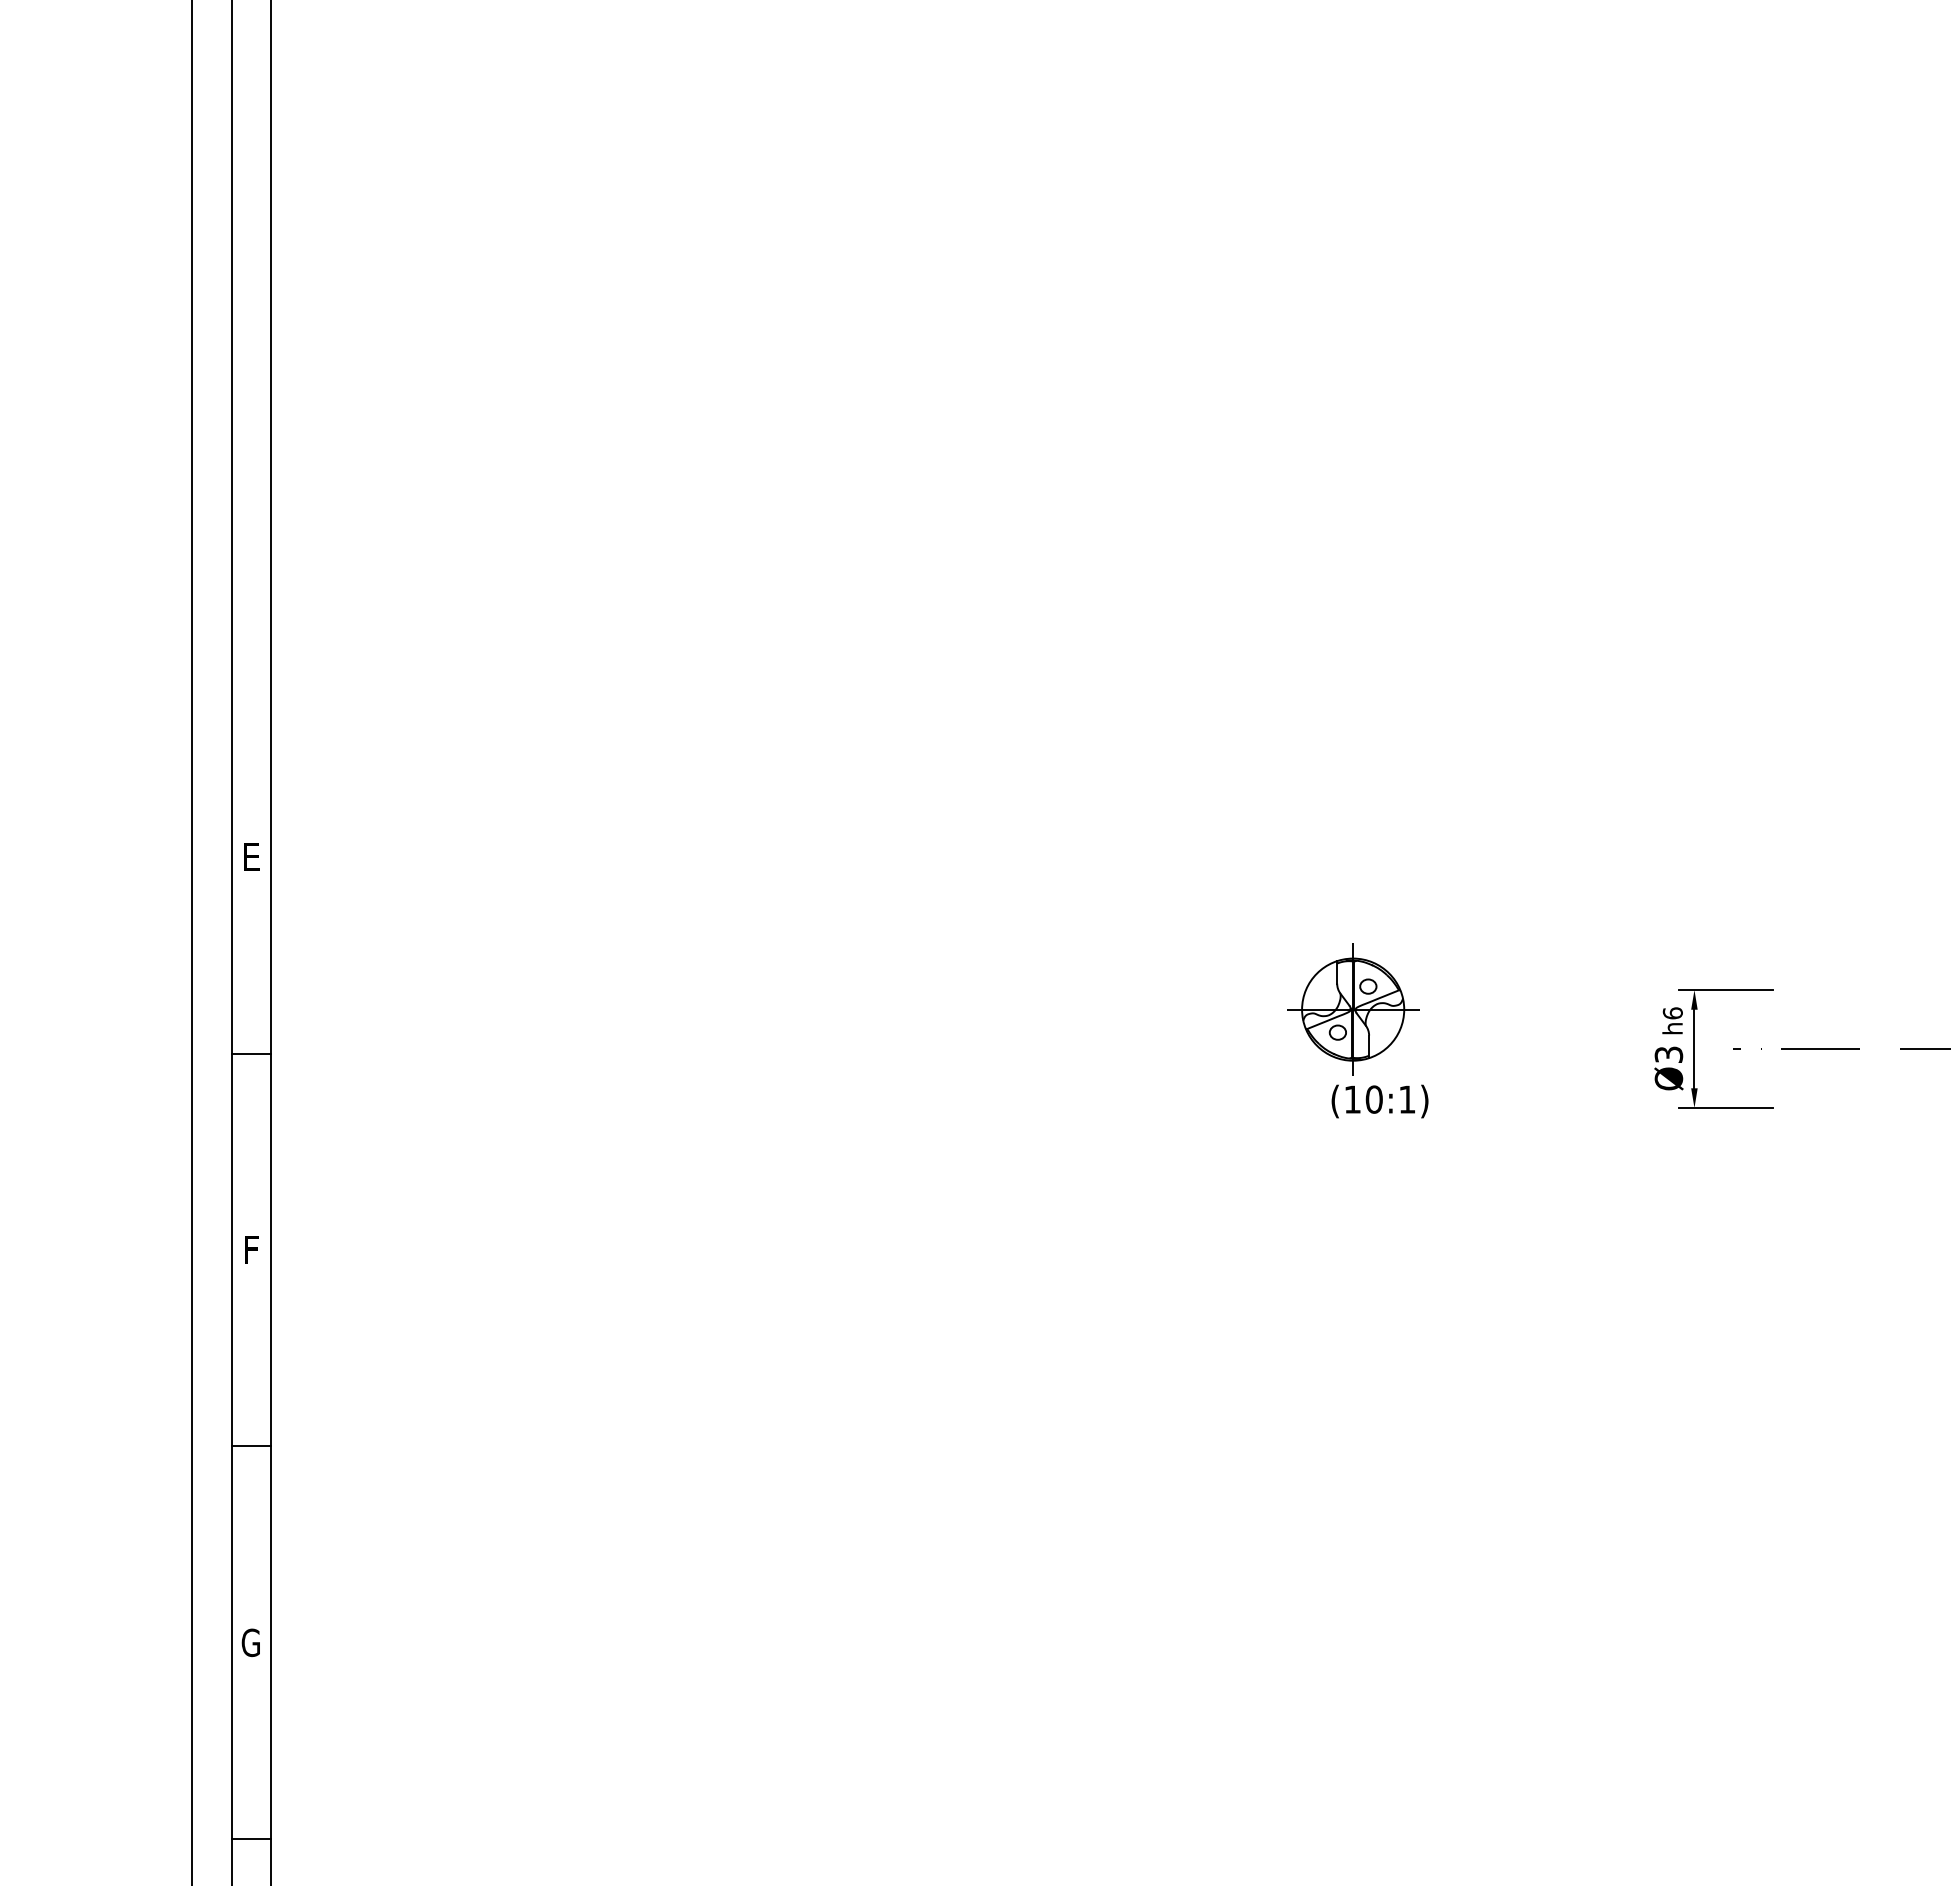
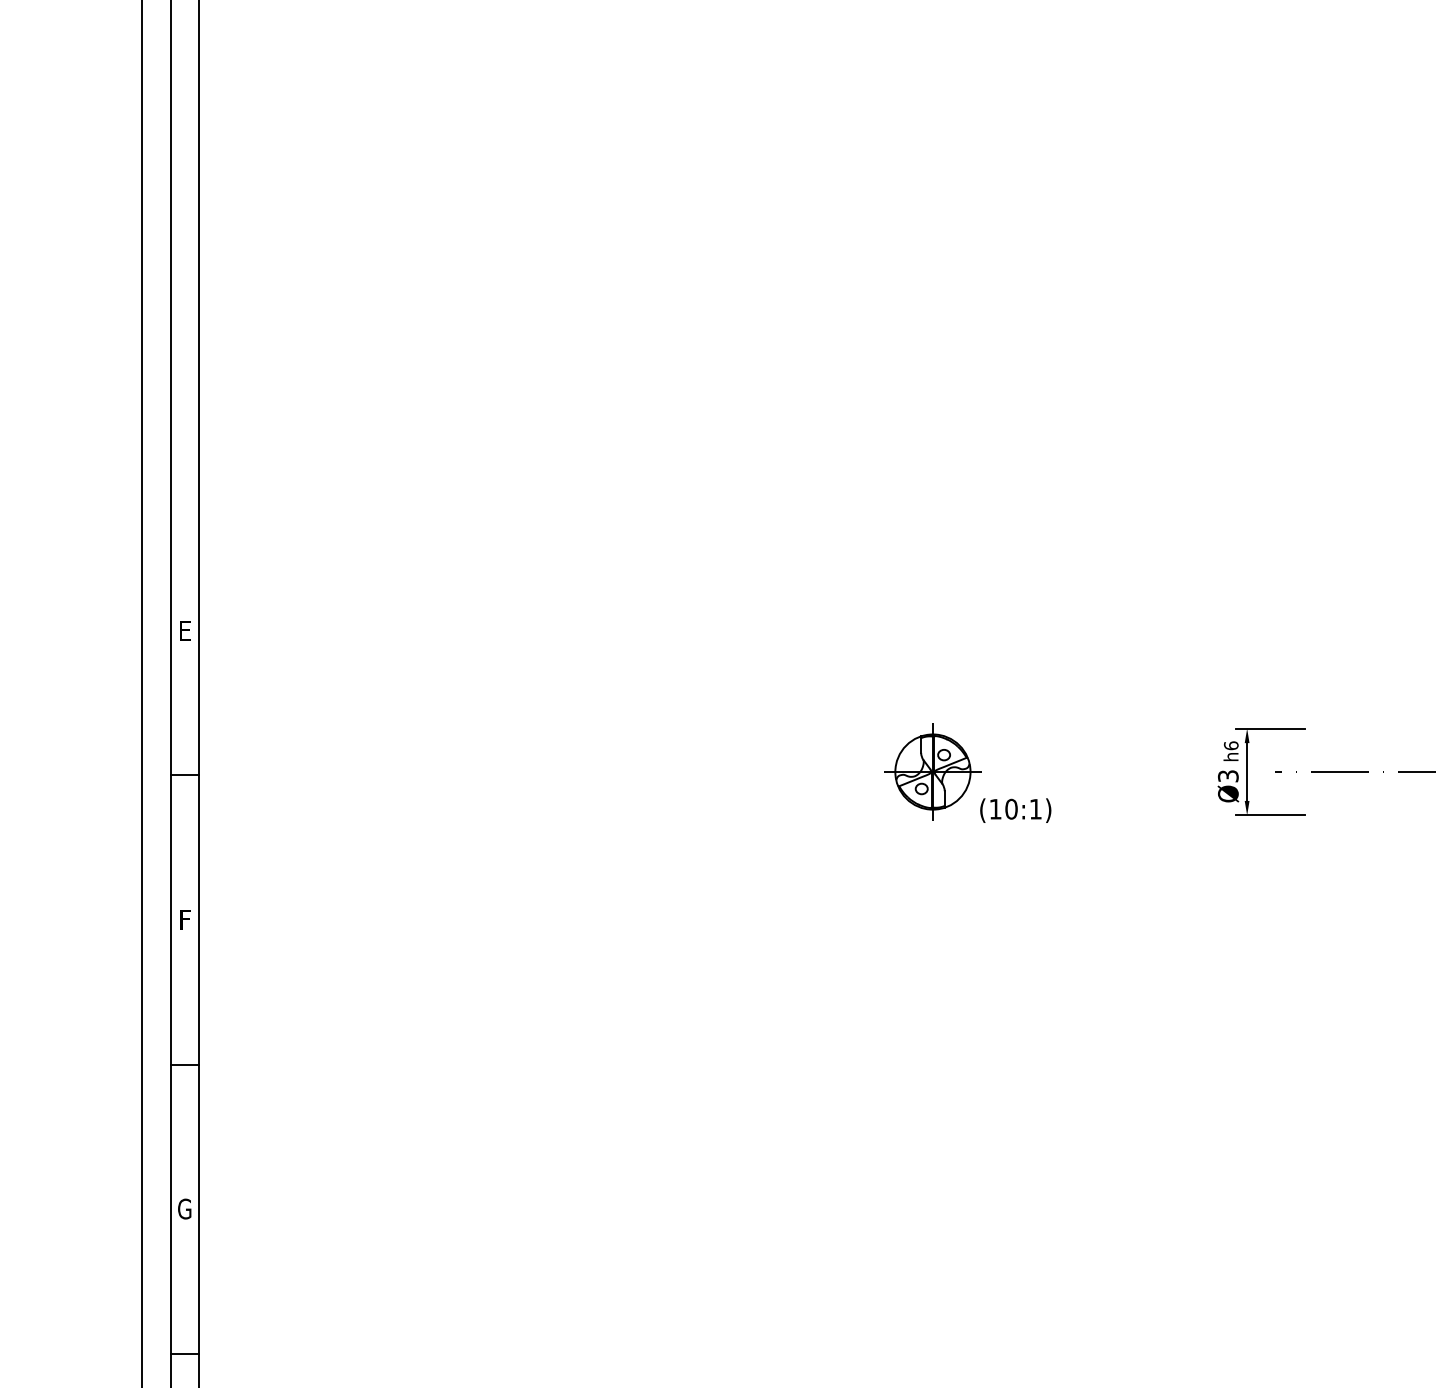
part: (1352, 1008) -> (932, 771), moved

